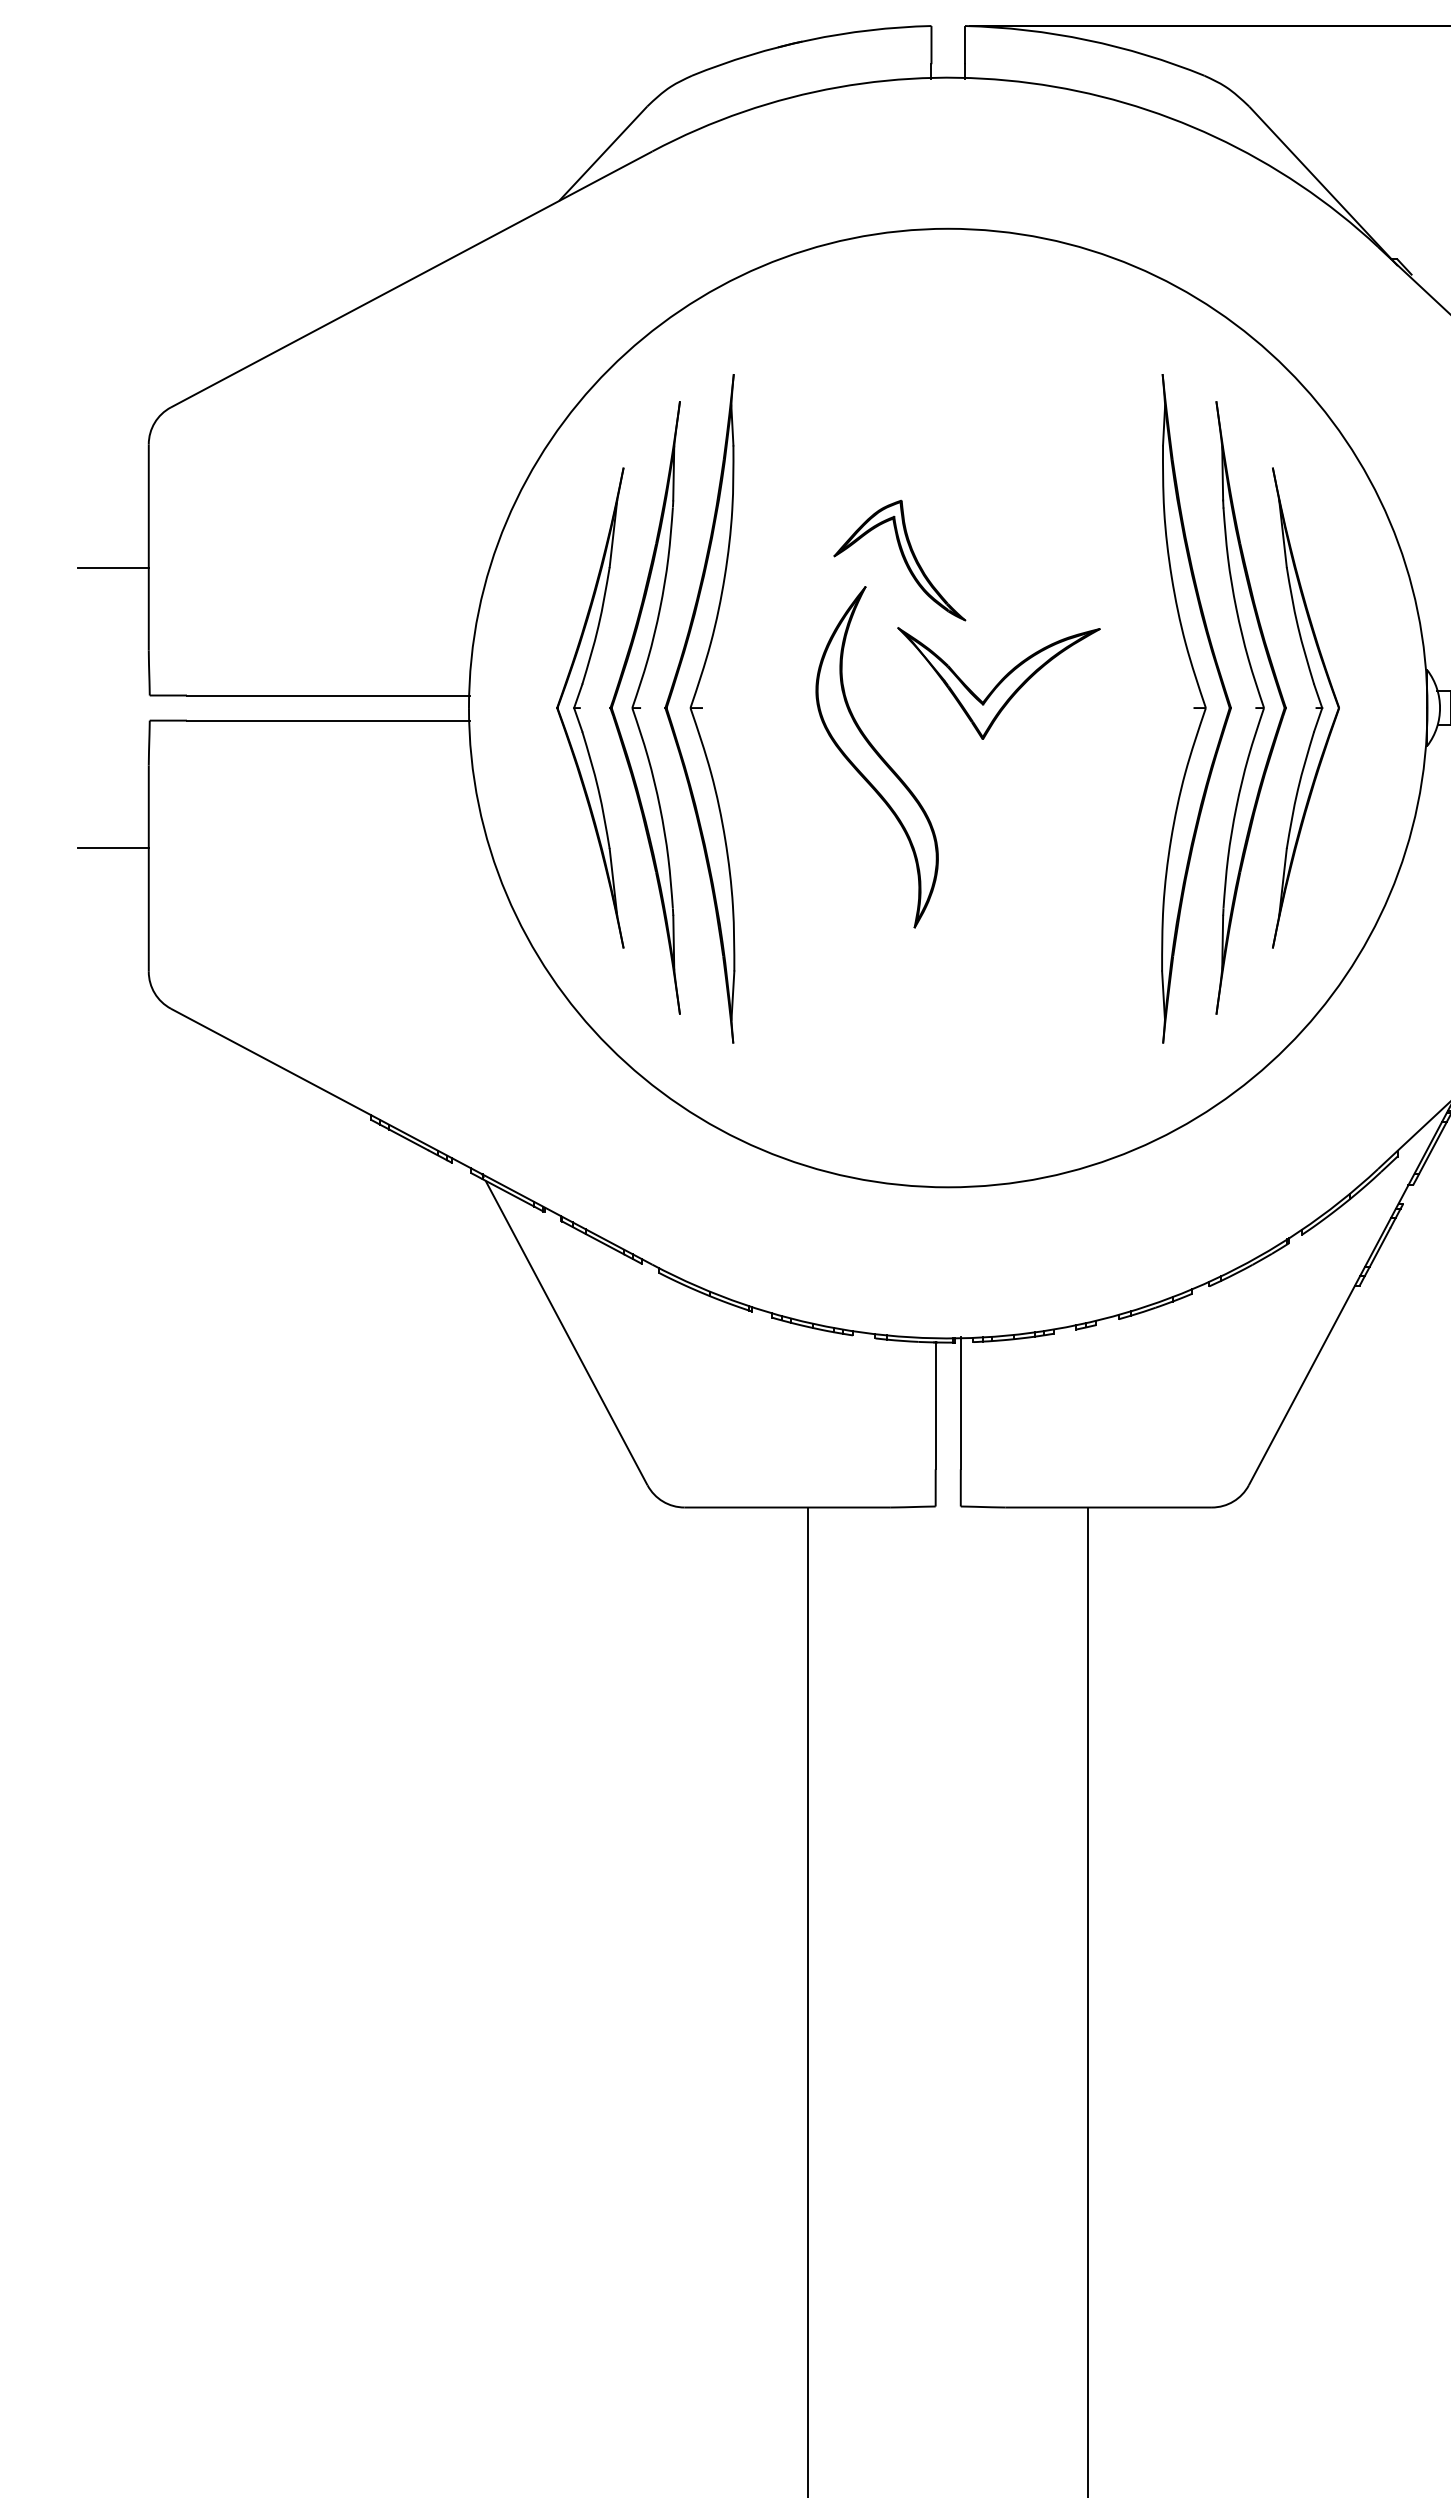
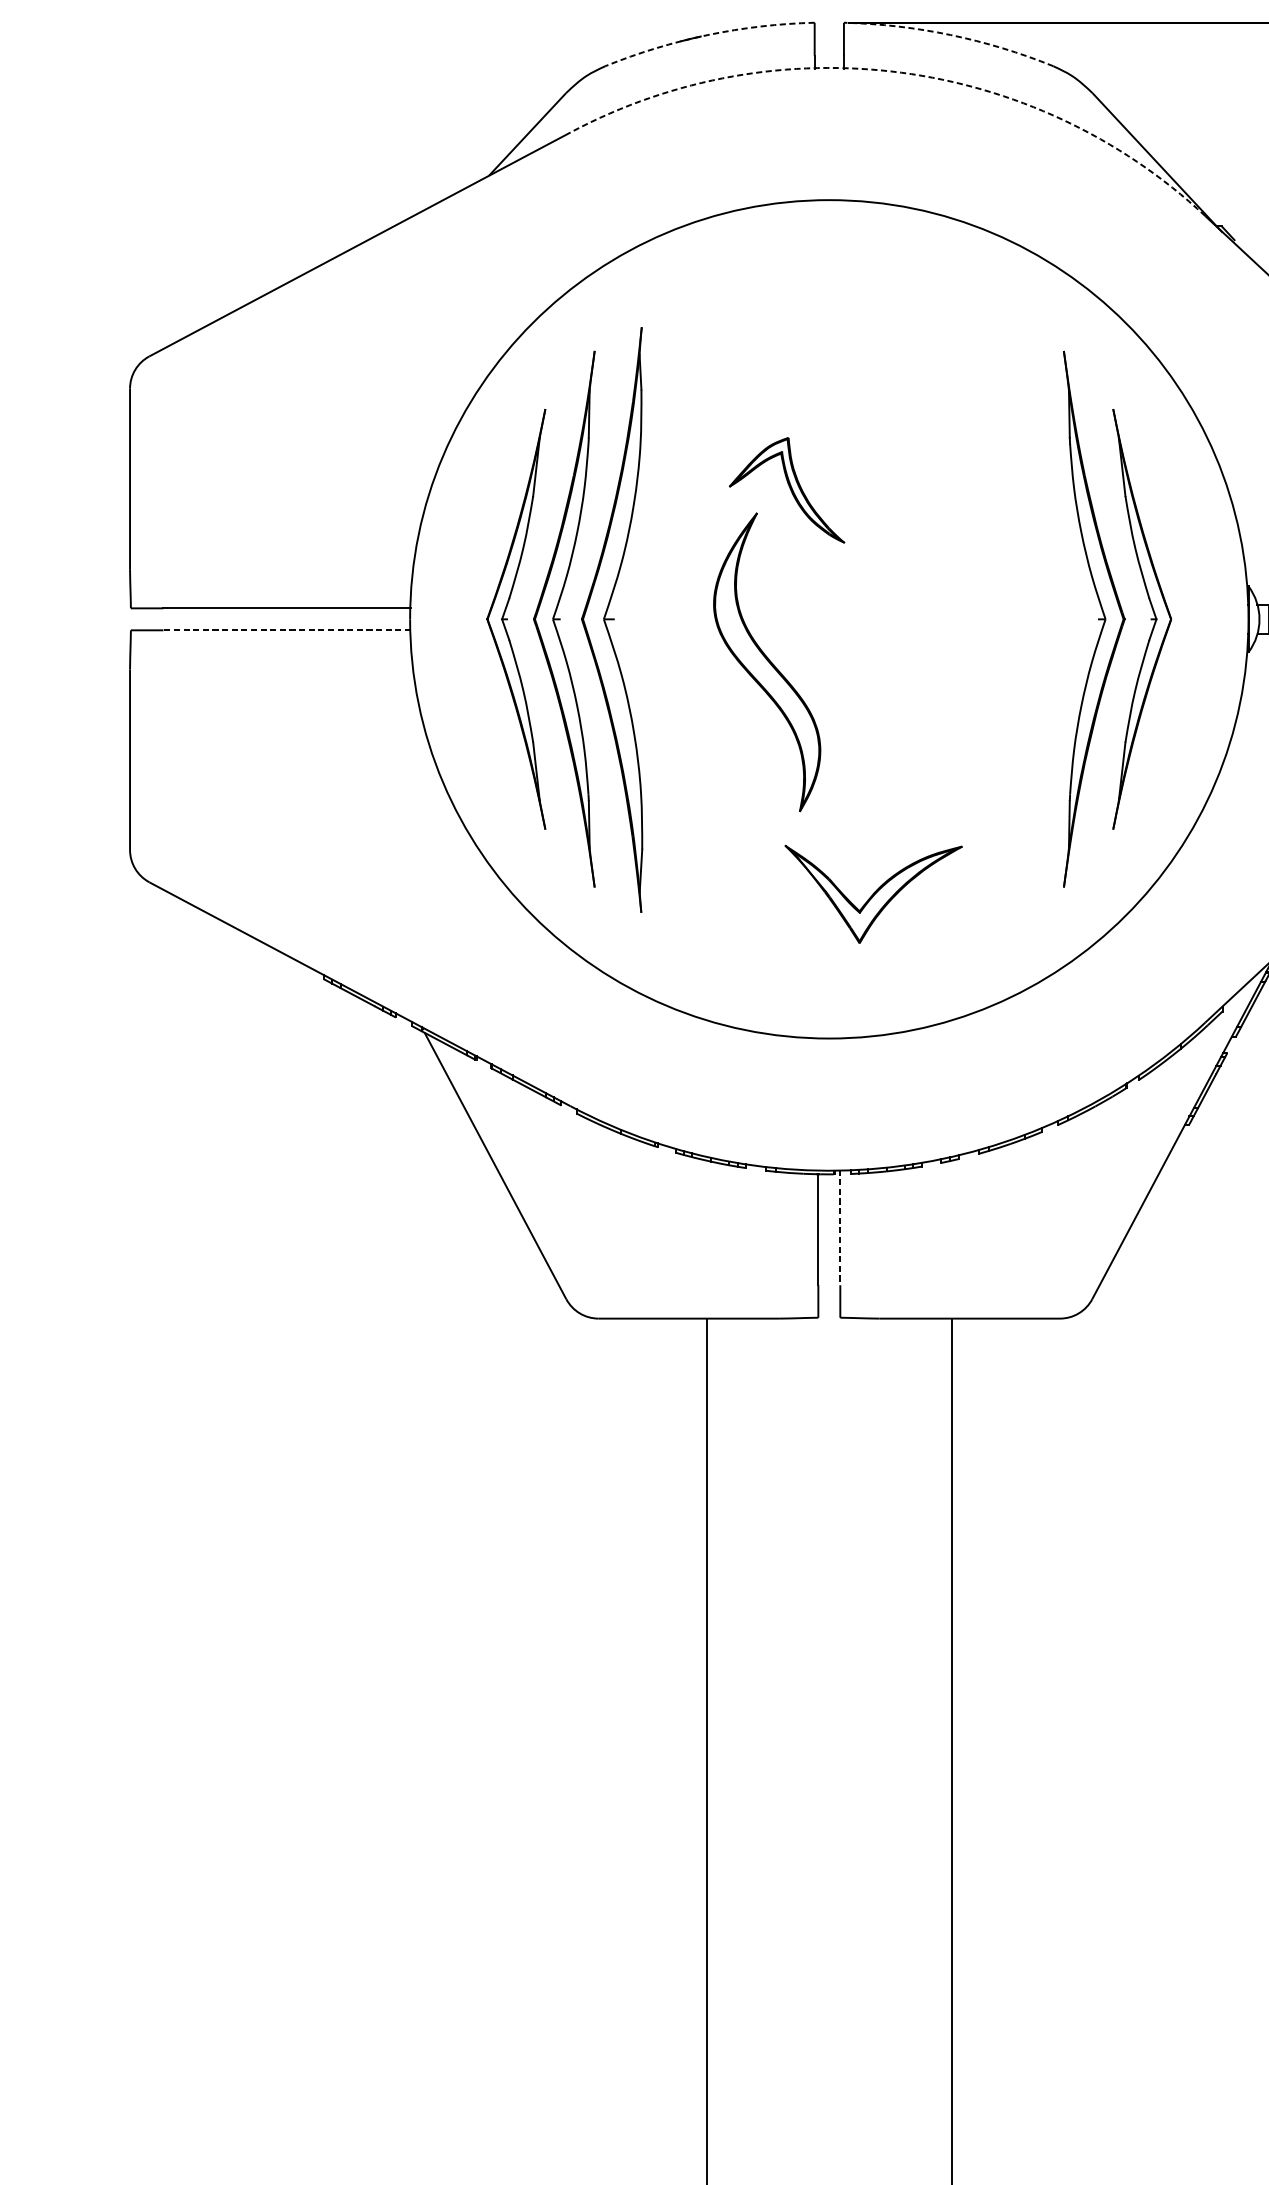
arc: (809, 40) -> (707, 35), solid -> dashed
arc: (1086, 40) -> (950, 35), solid -> dashed
arc: (1030, 83) -> (901, 73), solid -> dashed
line: (112, 567) -> (98, 496), removed
part: (998, 683) -> (873, 894), moved
part: (1196, 708) -> (1046, 619), removed
line: (328, 720) -> (287, 630), solid -> dashed
line: (112, 848) -> (98, 742), removed
line: (960, 1403) -> (840, 1227), solid -> dashed

